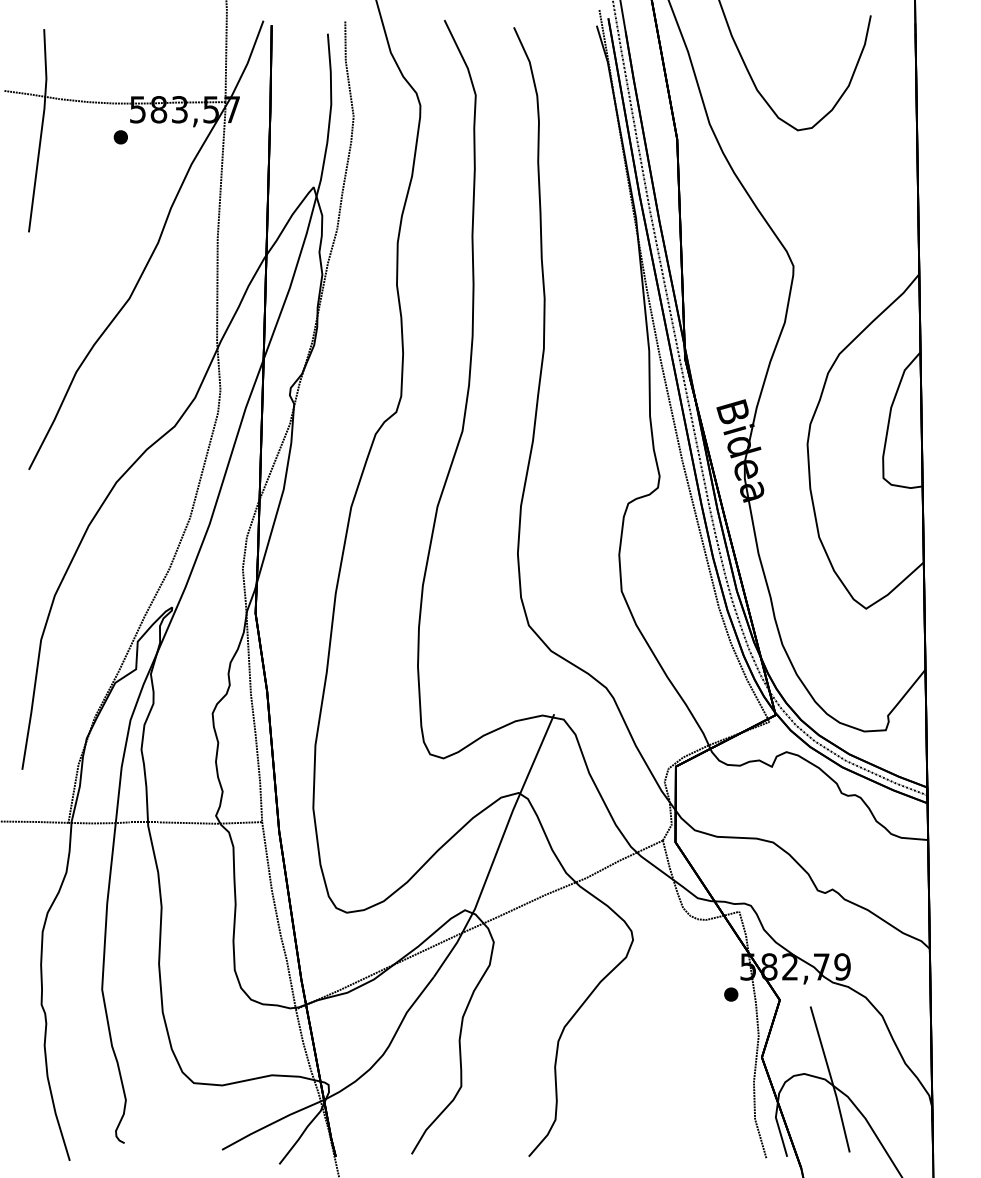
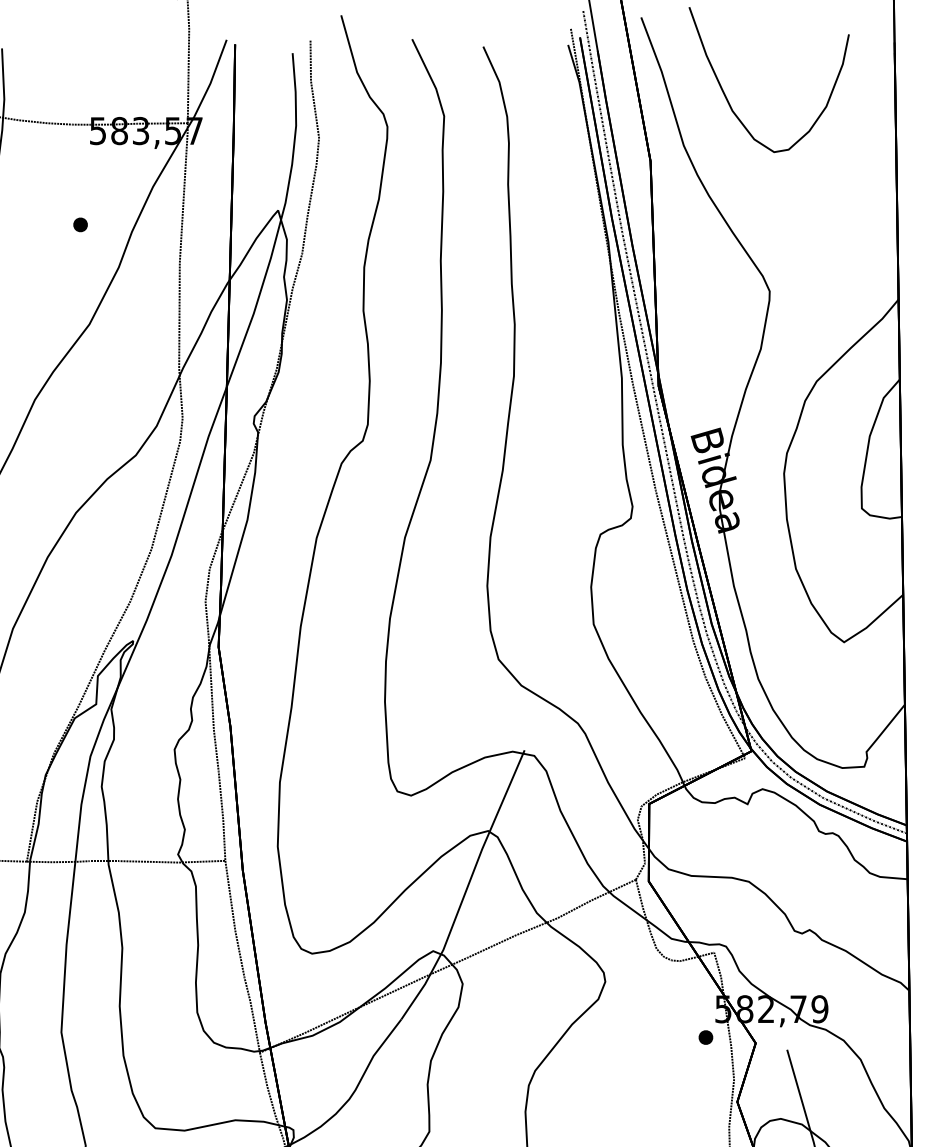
part: (120, 137) -> (80, 225), moved

